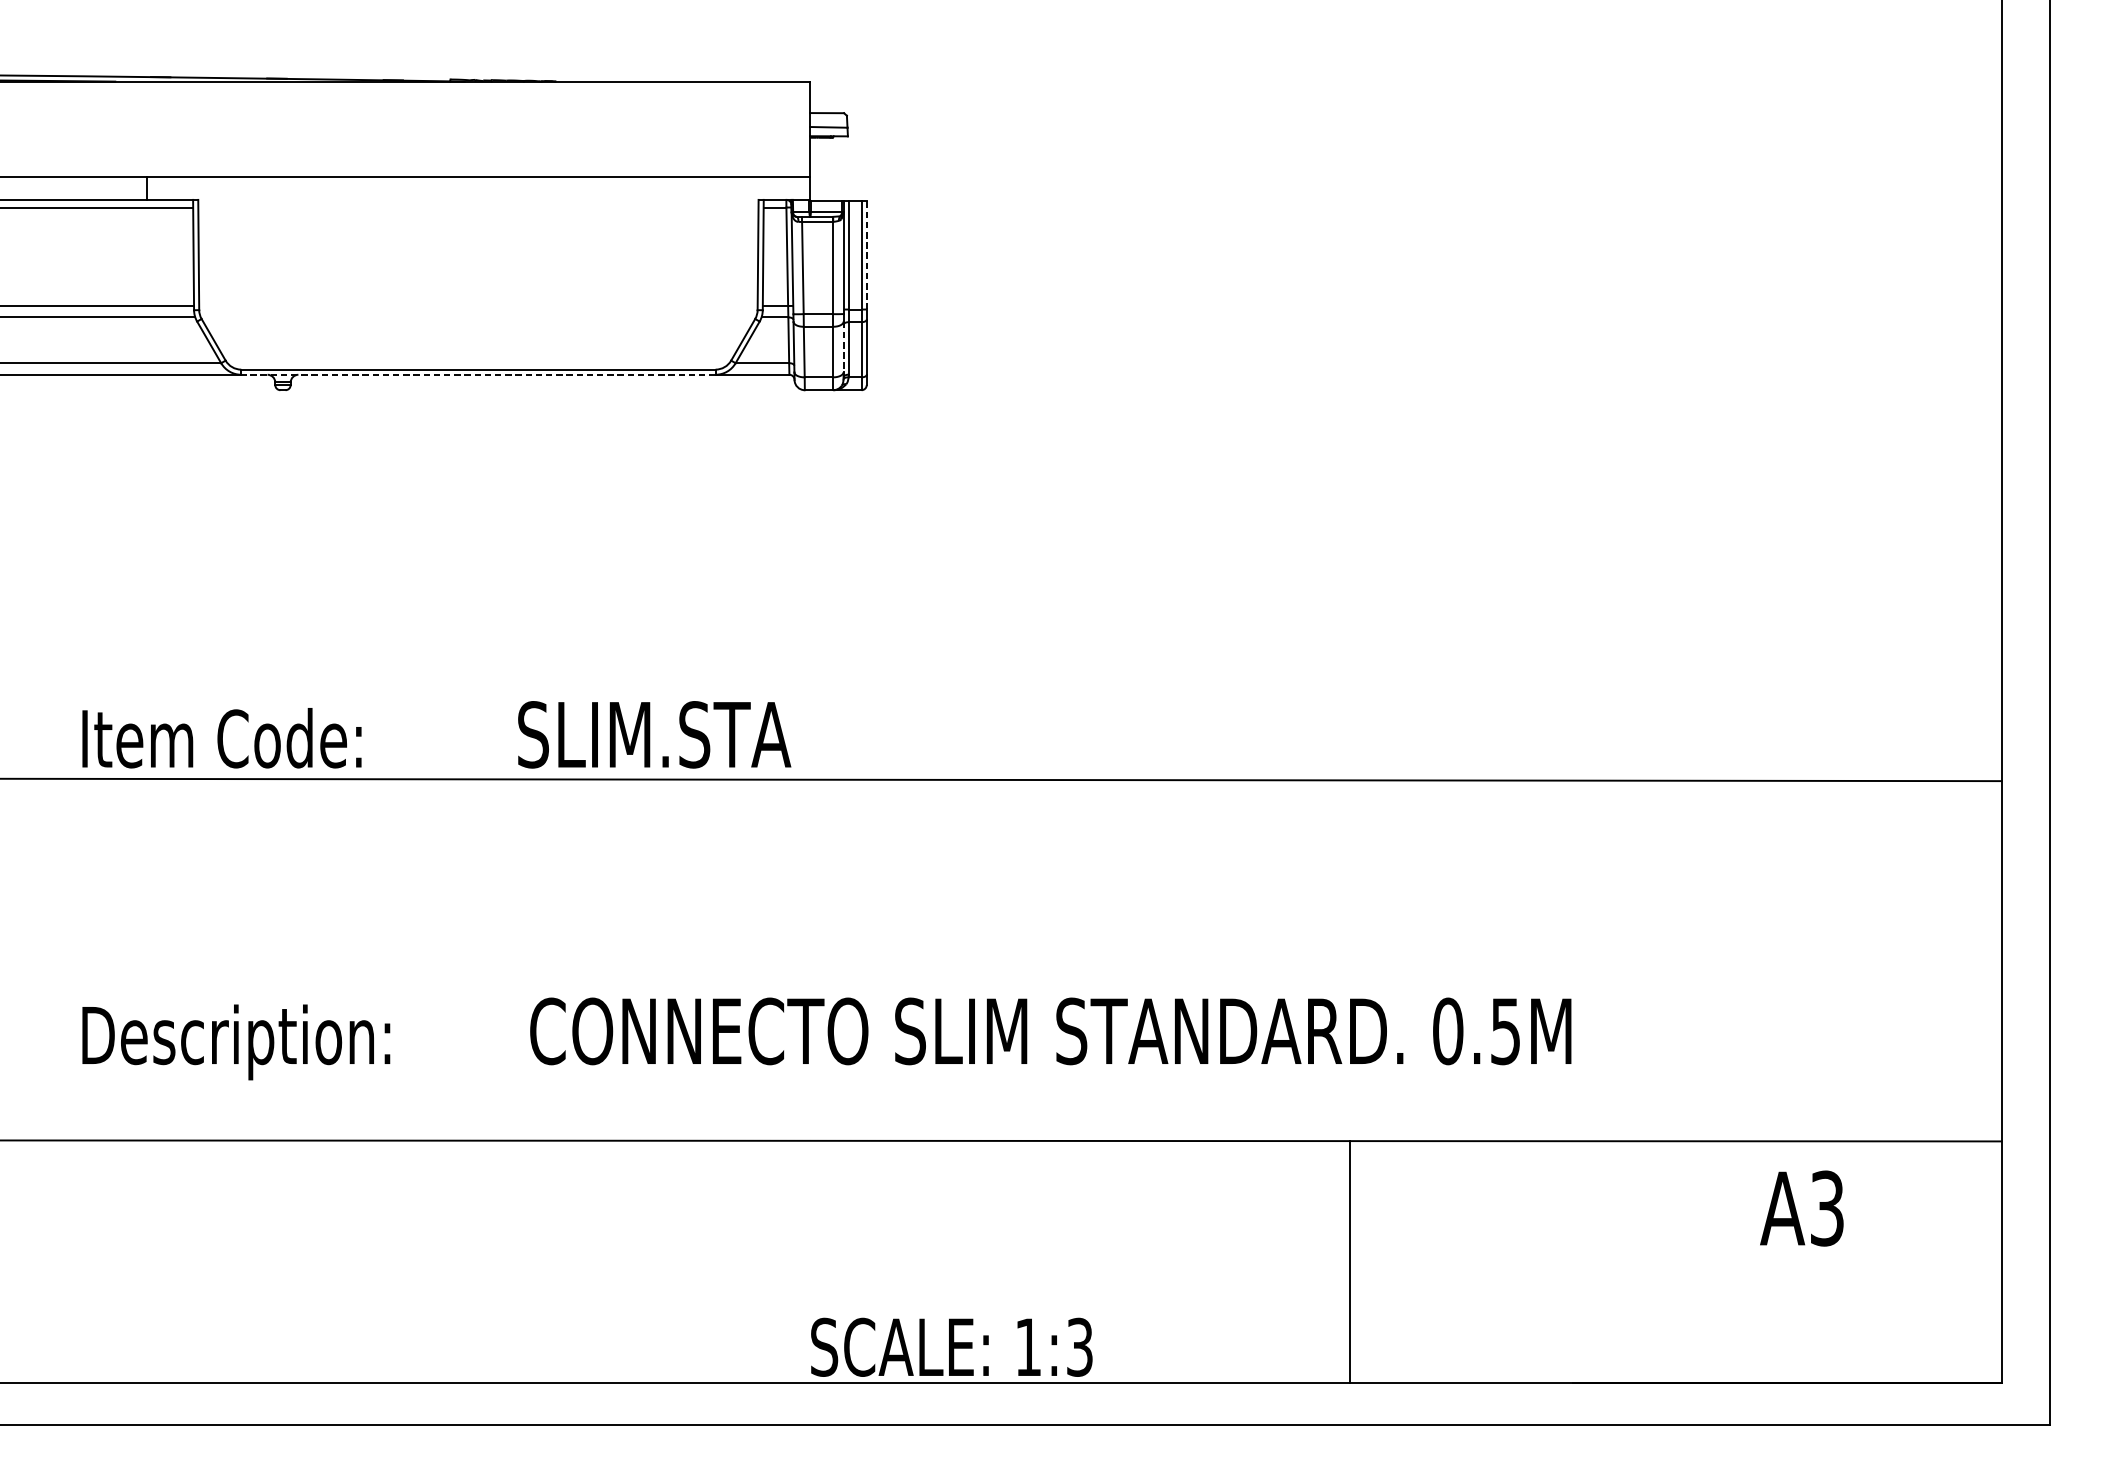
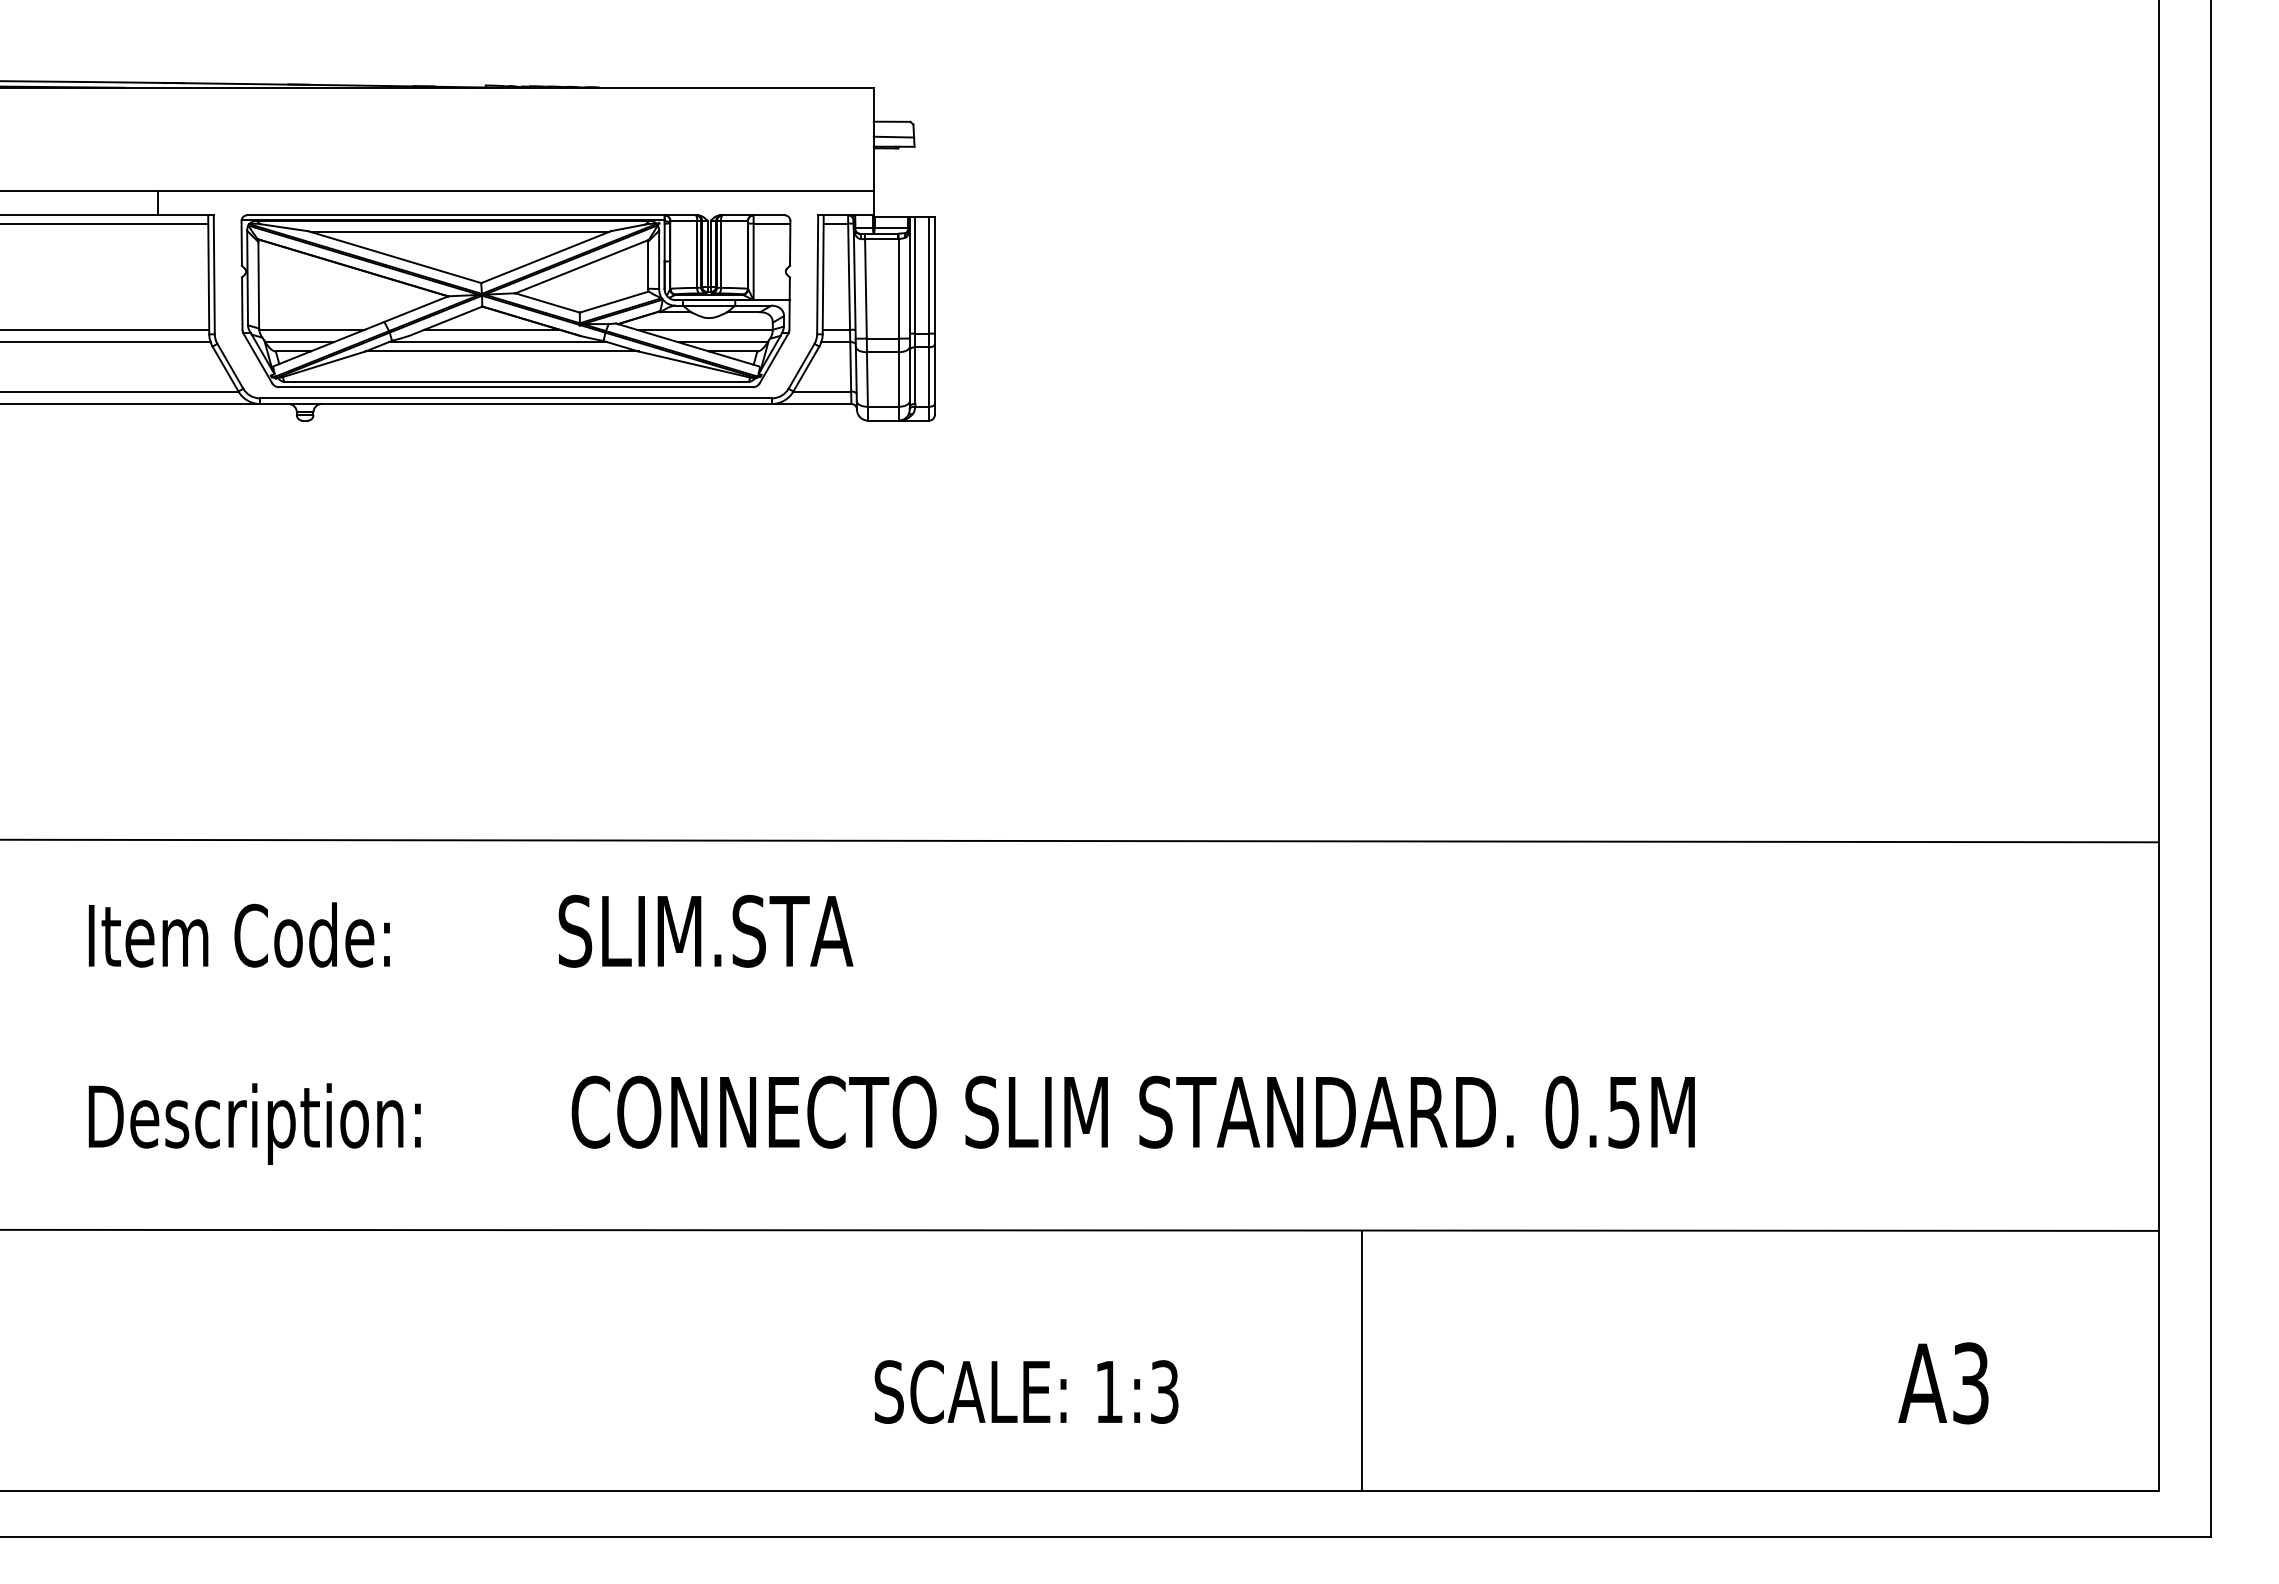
line: (866, 255) -> (934, 275), dashed -> solid
part: (477, 279) -> (515, 301), added
line: (843, 347) -> (909, 374), dashed -> solid
line: (477, 374) -> (515, 403), dashed -> solid
text: (436, 734) -> (470, 930), moved
text: (1801, 1208) -> (1943, 1383), moved
line: (1349, 1261) -> (1361, 1360), moved
text: (951, 1346) -> (1026, 1391), moved

